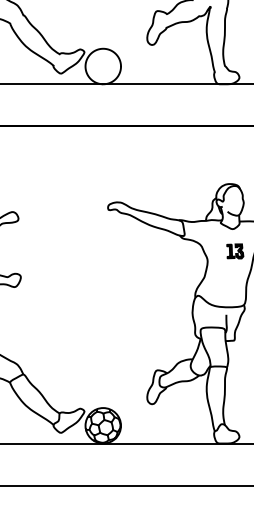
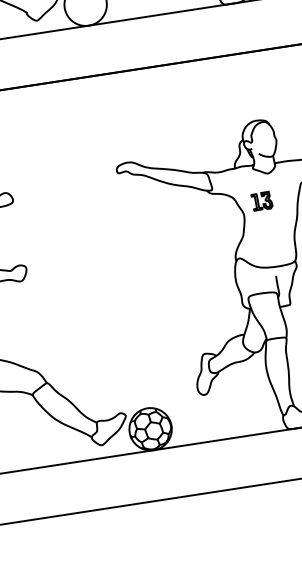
part: (235, 251) -> (262, 201), moved

